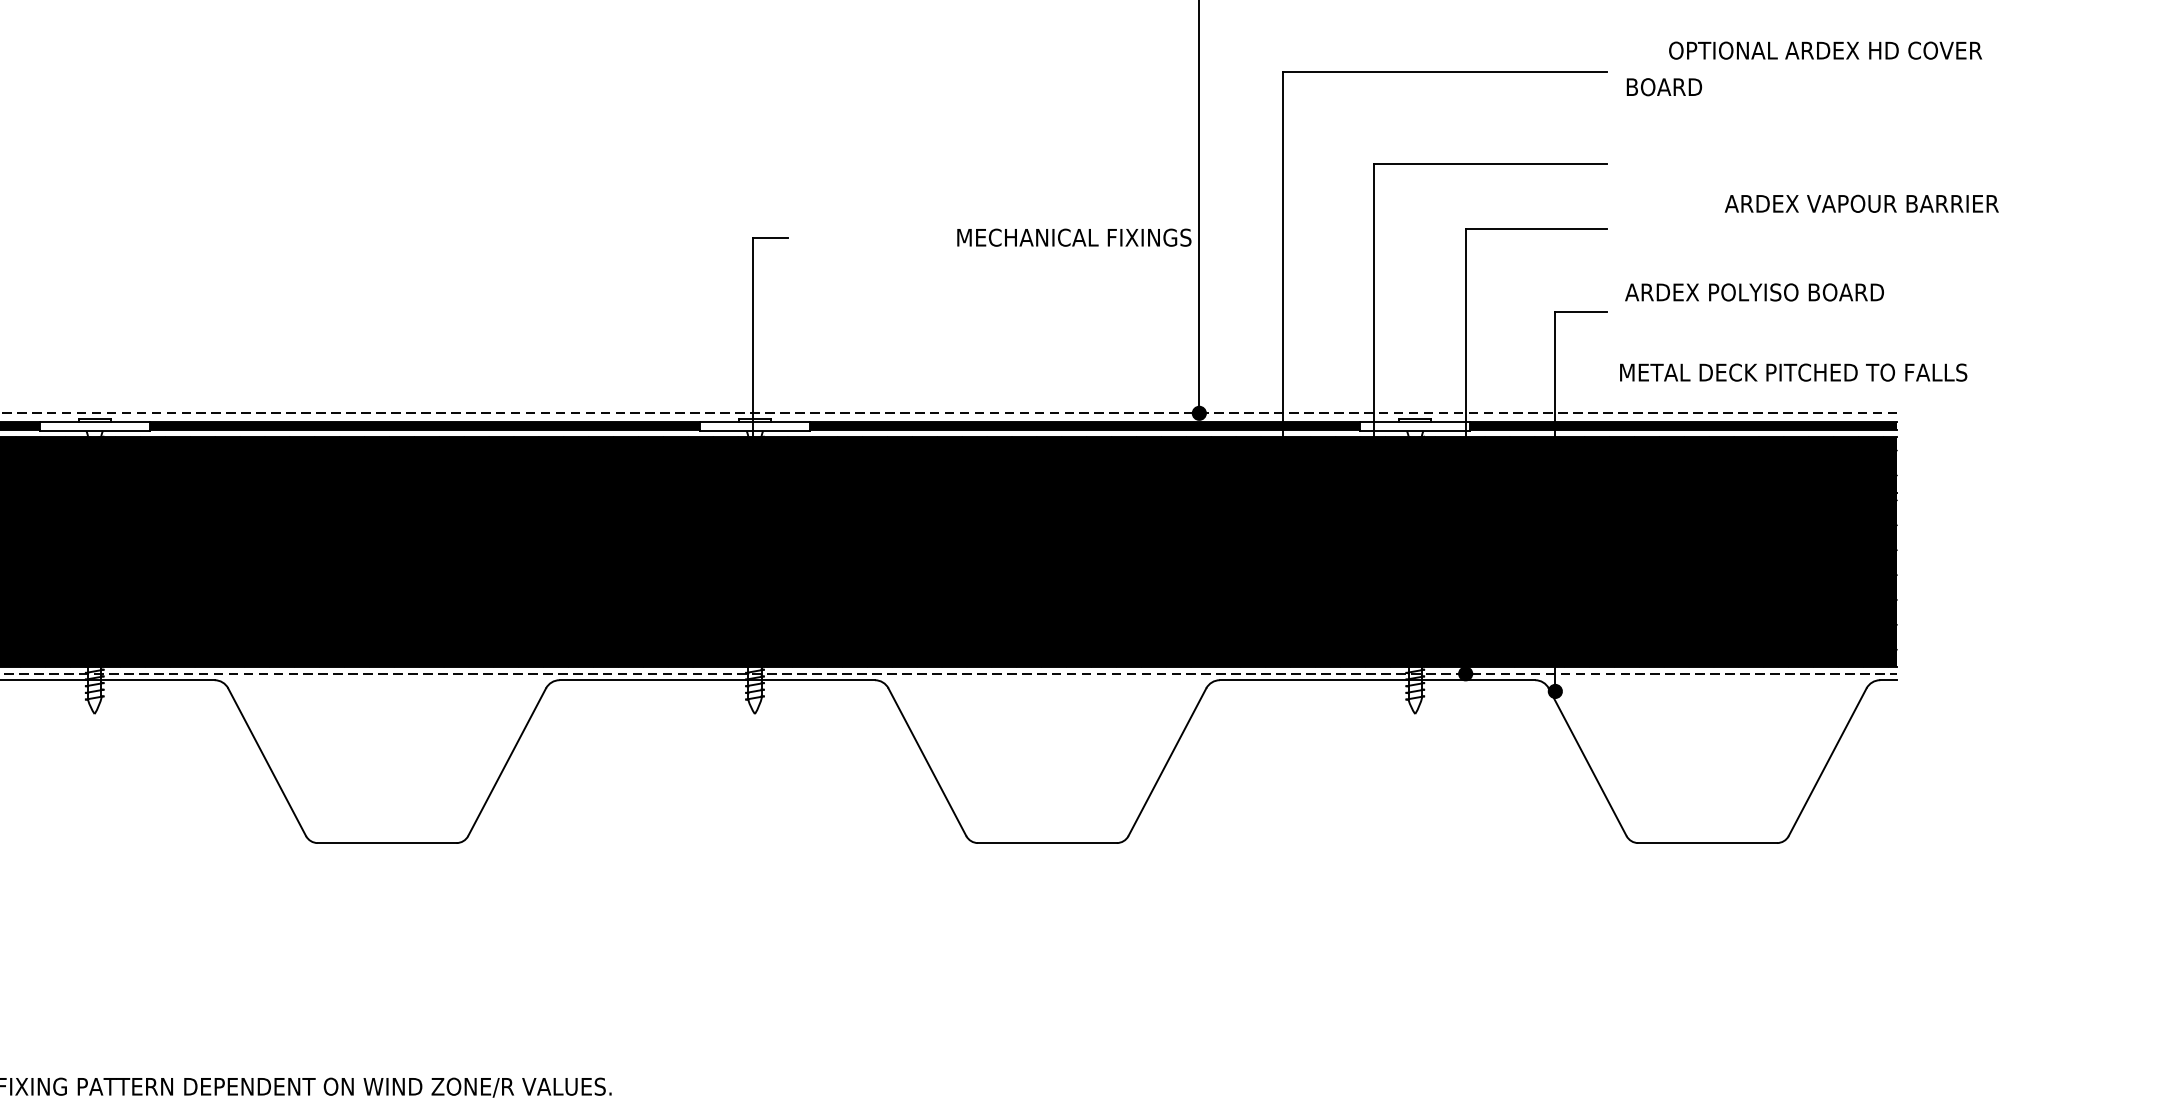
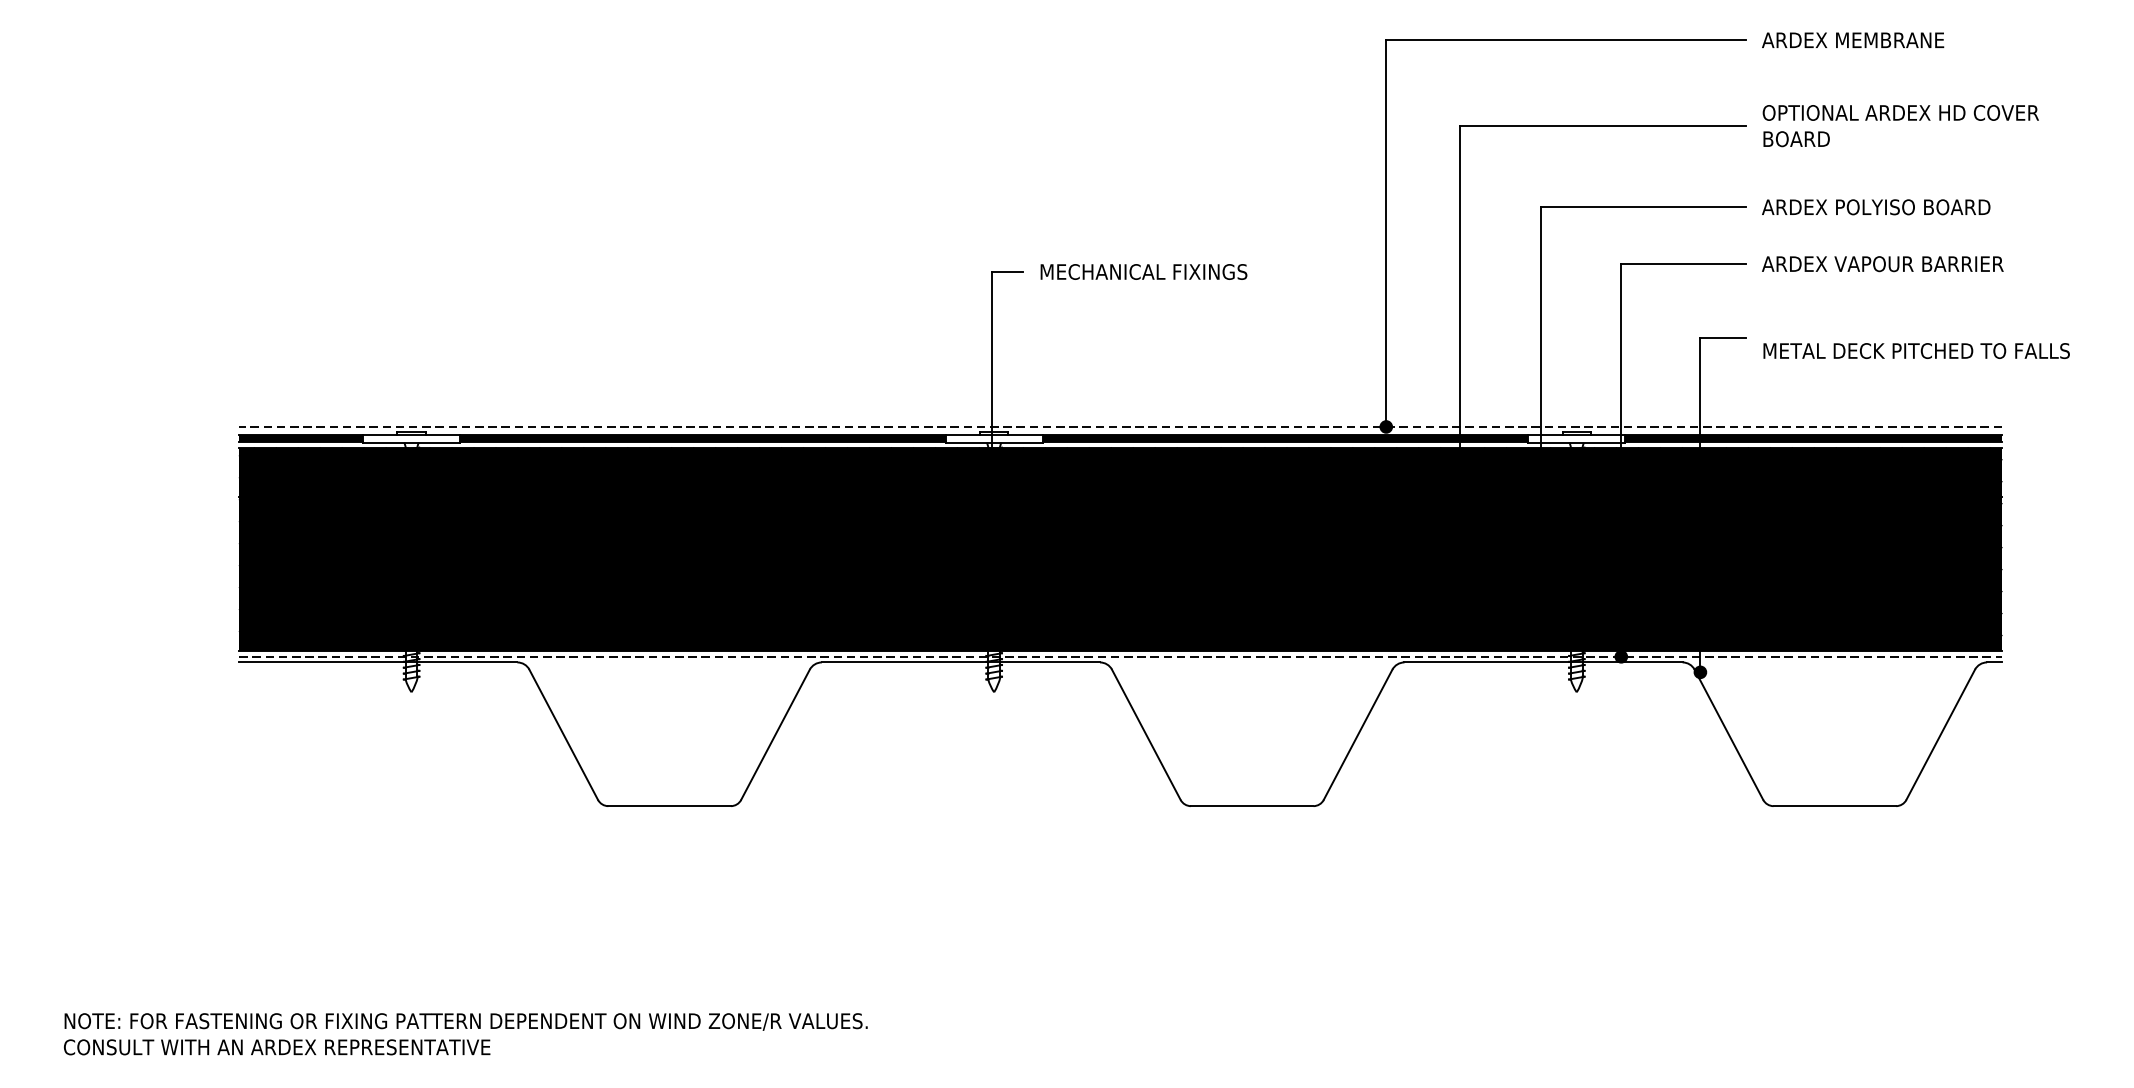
text: (1825, 50) -> (1900, 112), moved
text: (1861, 204) -> (1882, 264), moved
text: (1073, 237) -> (1143, 271), moved
text: (1754, 292) -> (1876, 207), moved
text: (1793, 372) -> (1916, 350), moved

